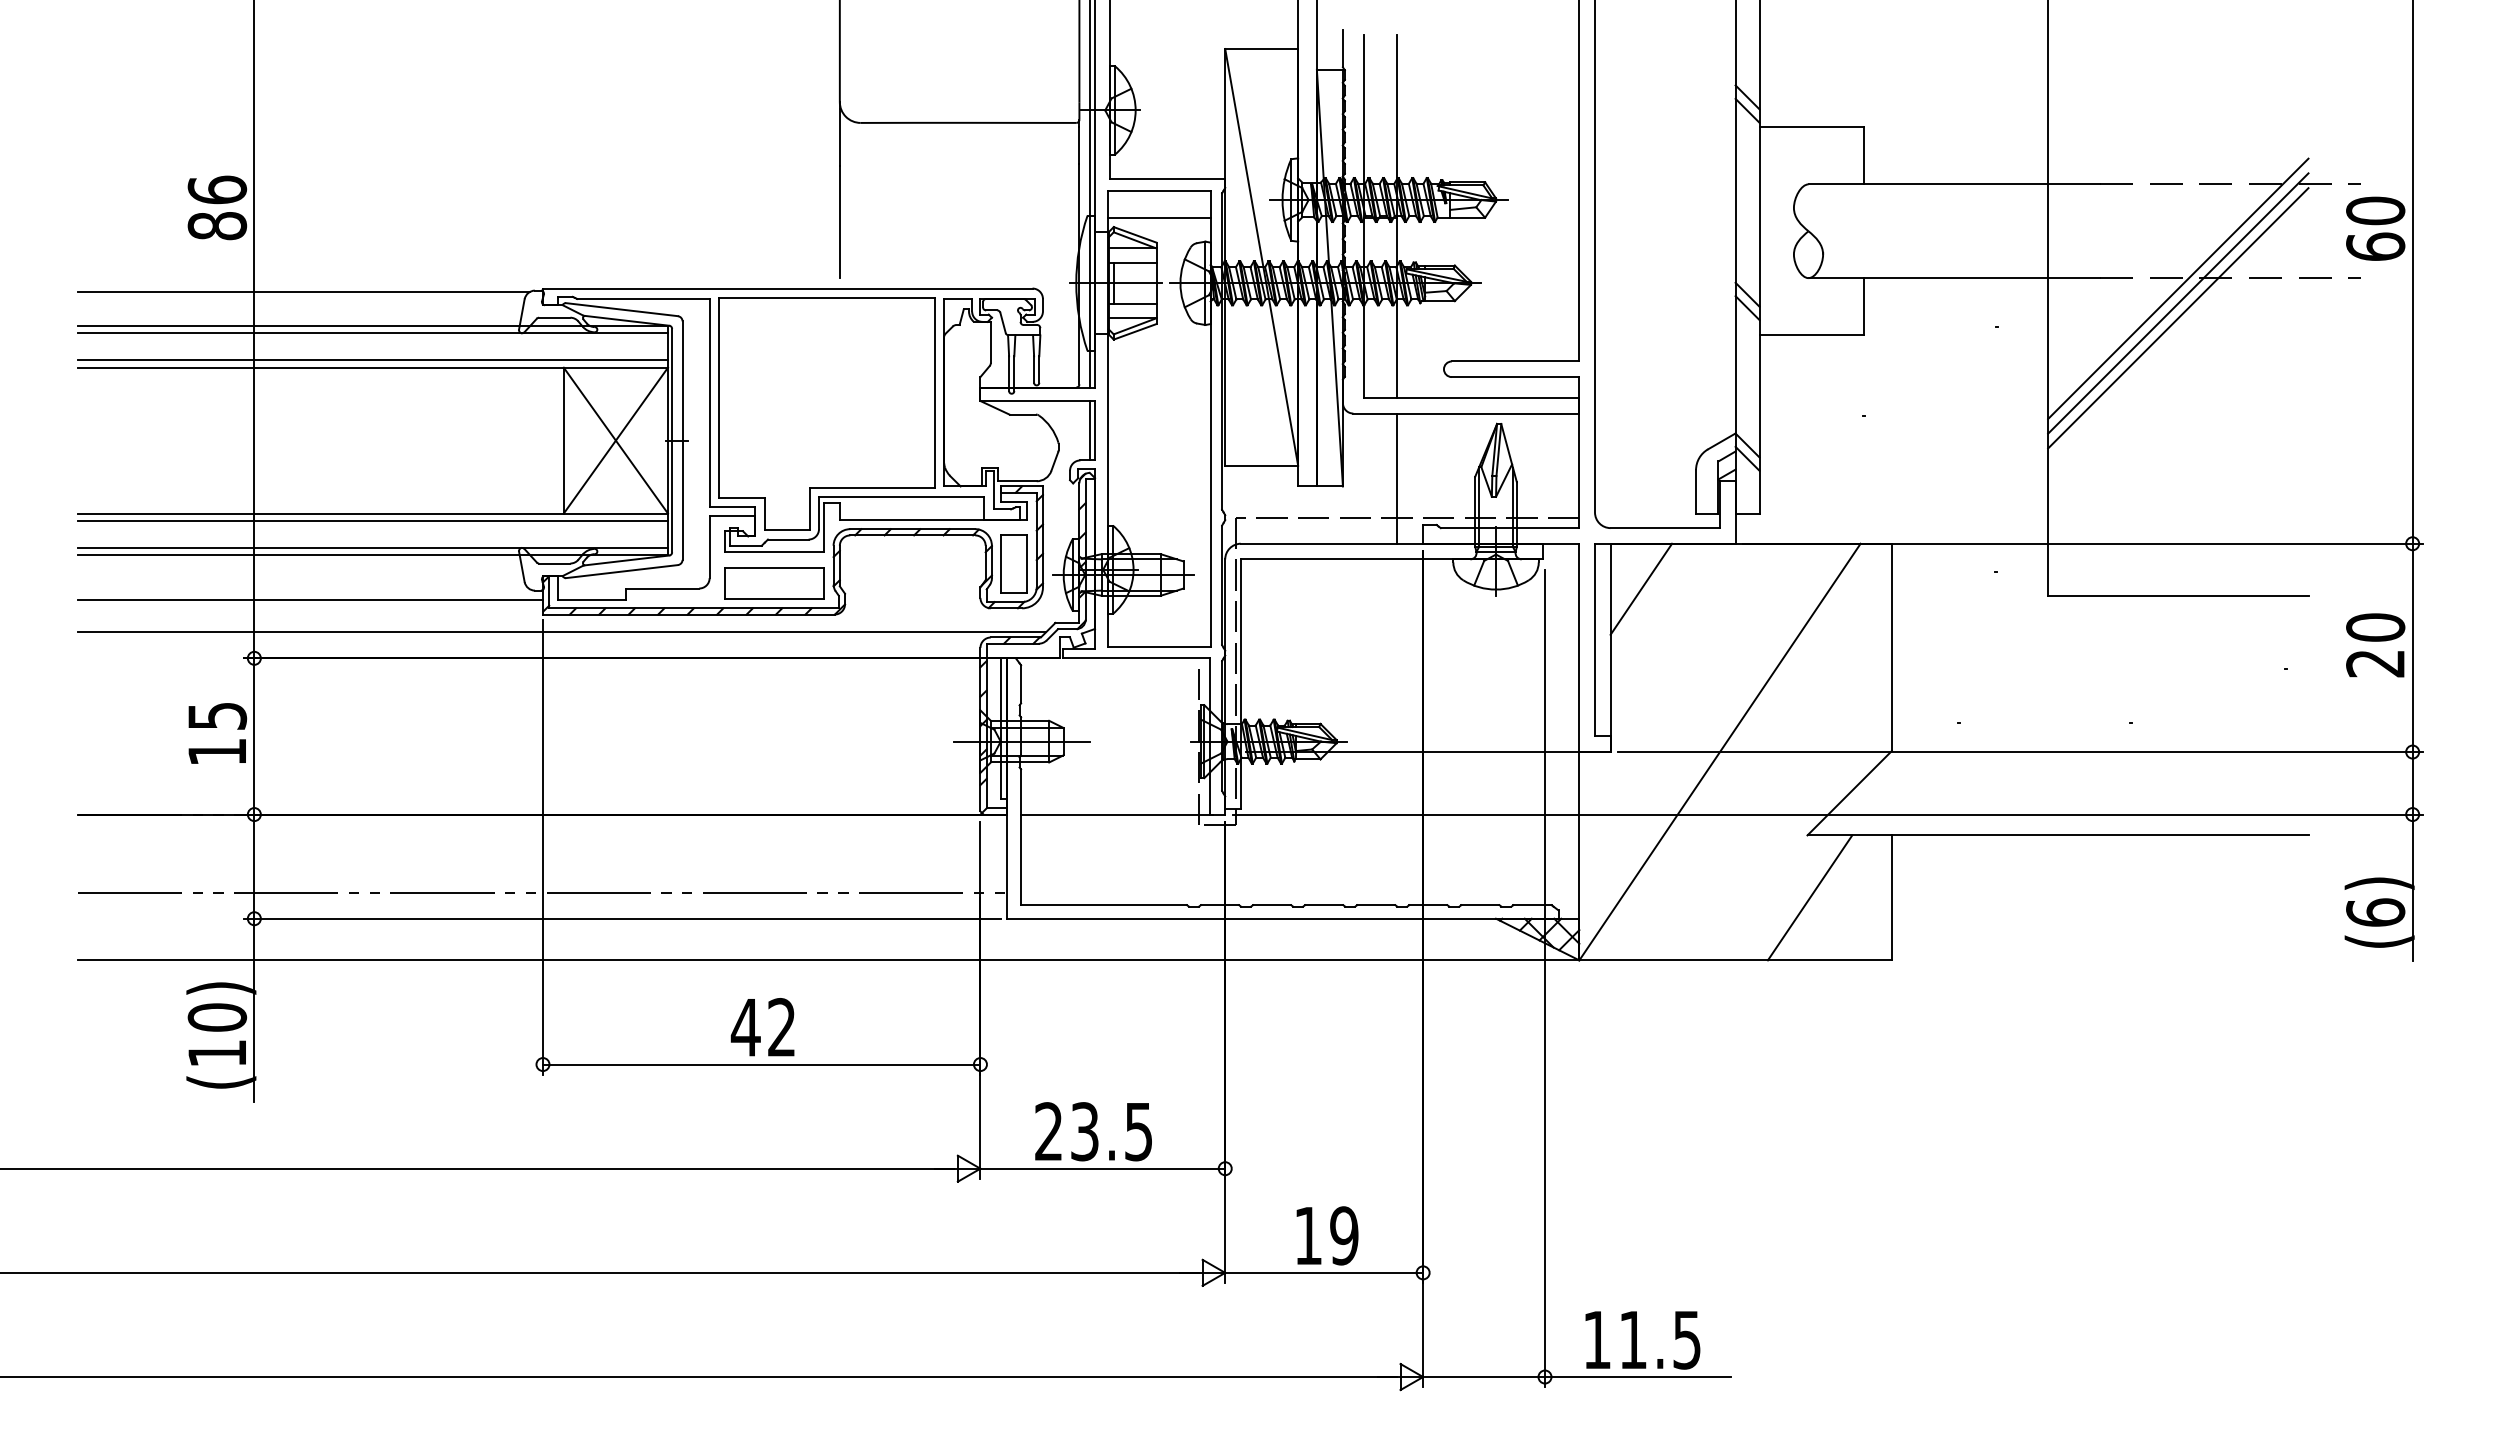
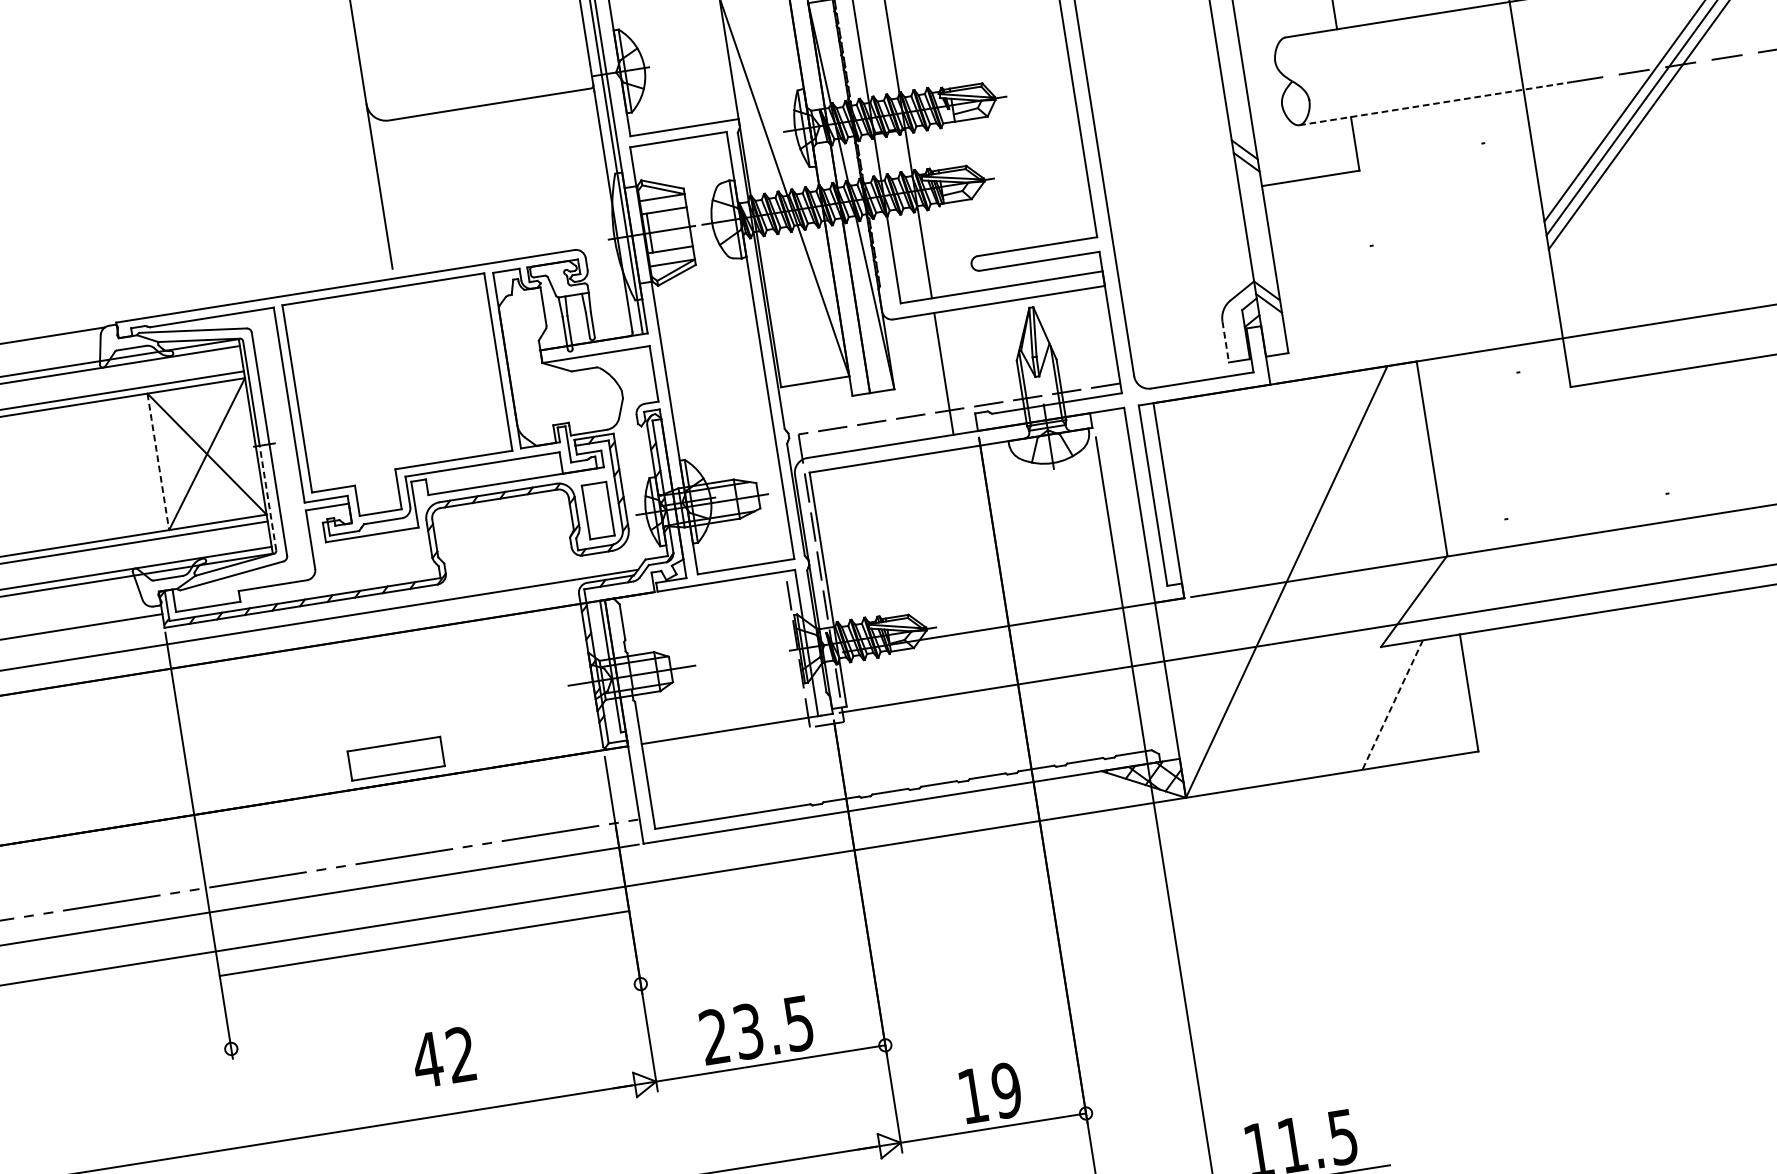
line: (1158, 217) -> (681, 164), removed
line: (1954, 278) -> (1436, 103), solid -> dashed
line: (1089, 430) -> (648, 374), removed
line: (563, 440) -> (158, 461), solid -> dashed
line: (1696, 491) -> (1226, 341), solid -> dashed
line: (672, 496) -> (268, 498), solid -> dashed
part: (774, 583) -> (396, 758), moved
line: (1641, 588) -> (1188, 440), removed
line: (1809, 898) -> (1392, 705), solid -> dashed
text: (762, 1027) -> (443, 1057), moved
line: (761, 1064) -> (424, 943), moved

